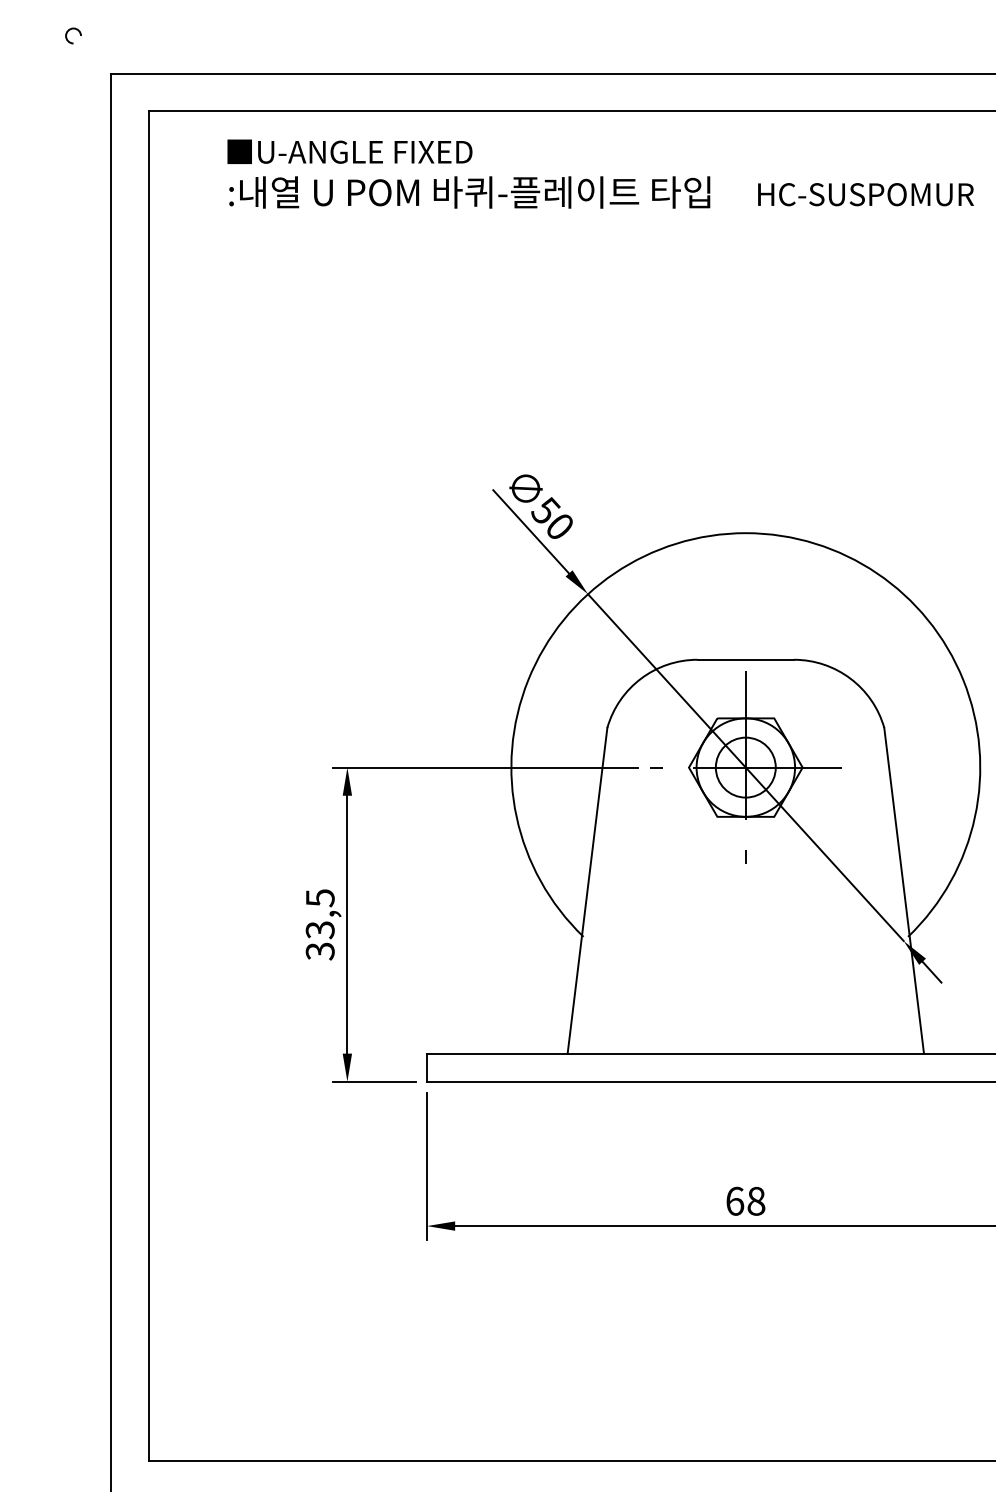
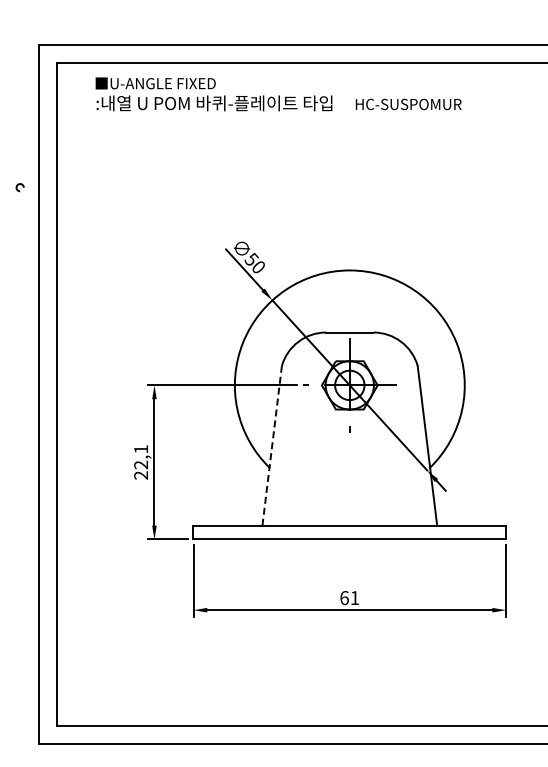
arc: (68, 35) -> (17, 187), moved
line: (588, 890) -> (272, 445), solid -> dashed
text: (320, 924) -> (141, 462), 33,5 -> 22,1
text: (755, 1202) -> (354, 598), 68 -> 61

